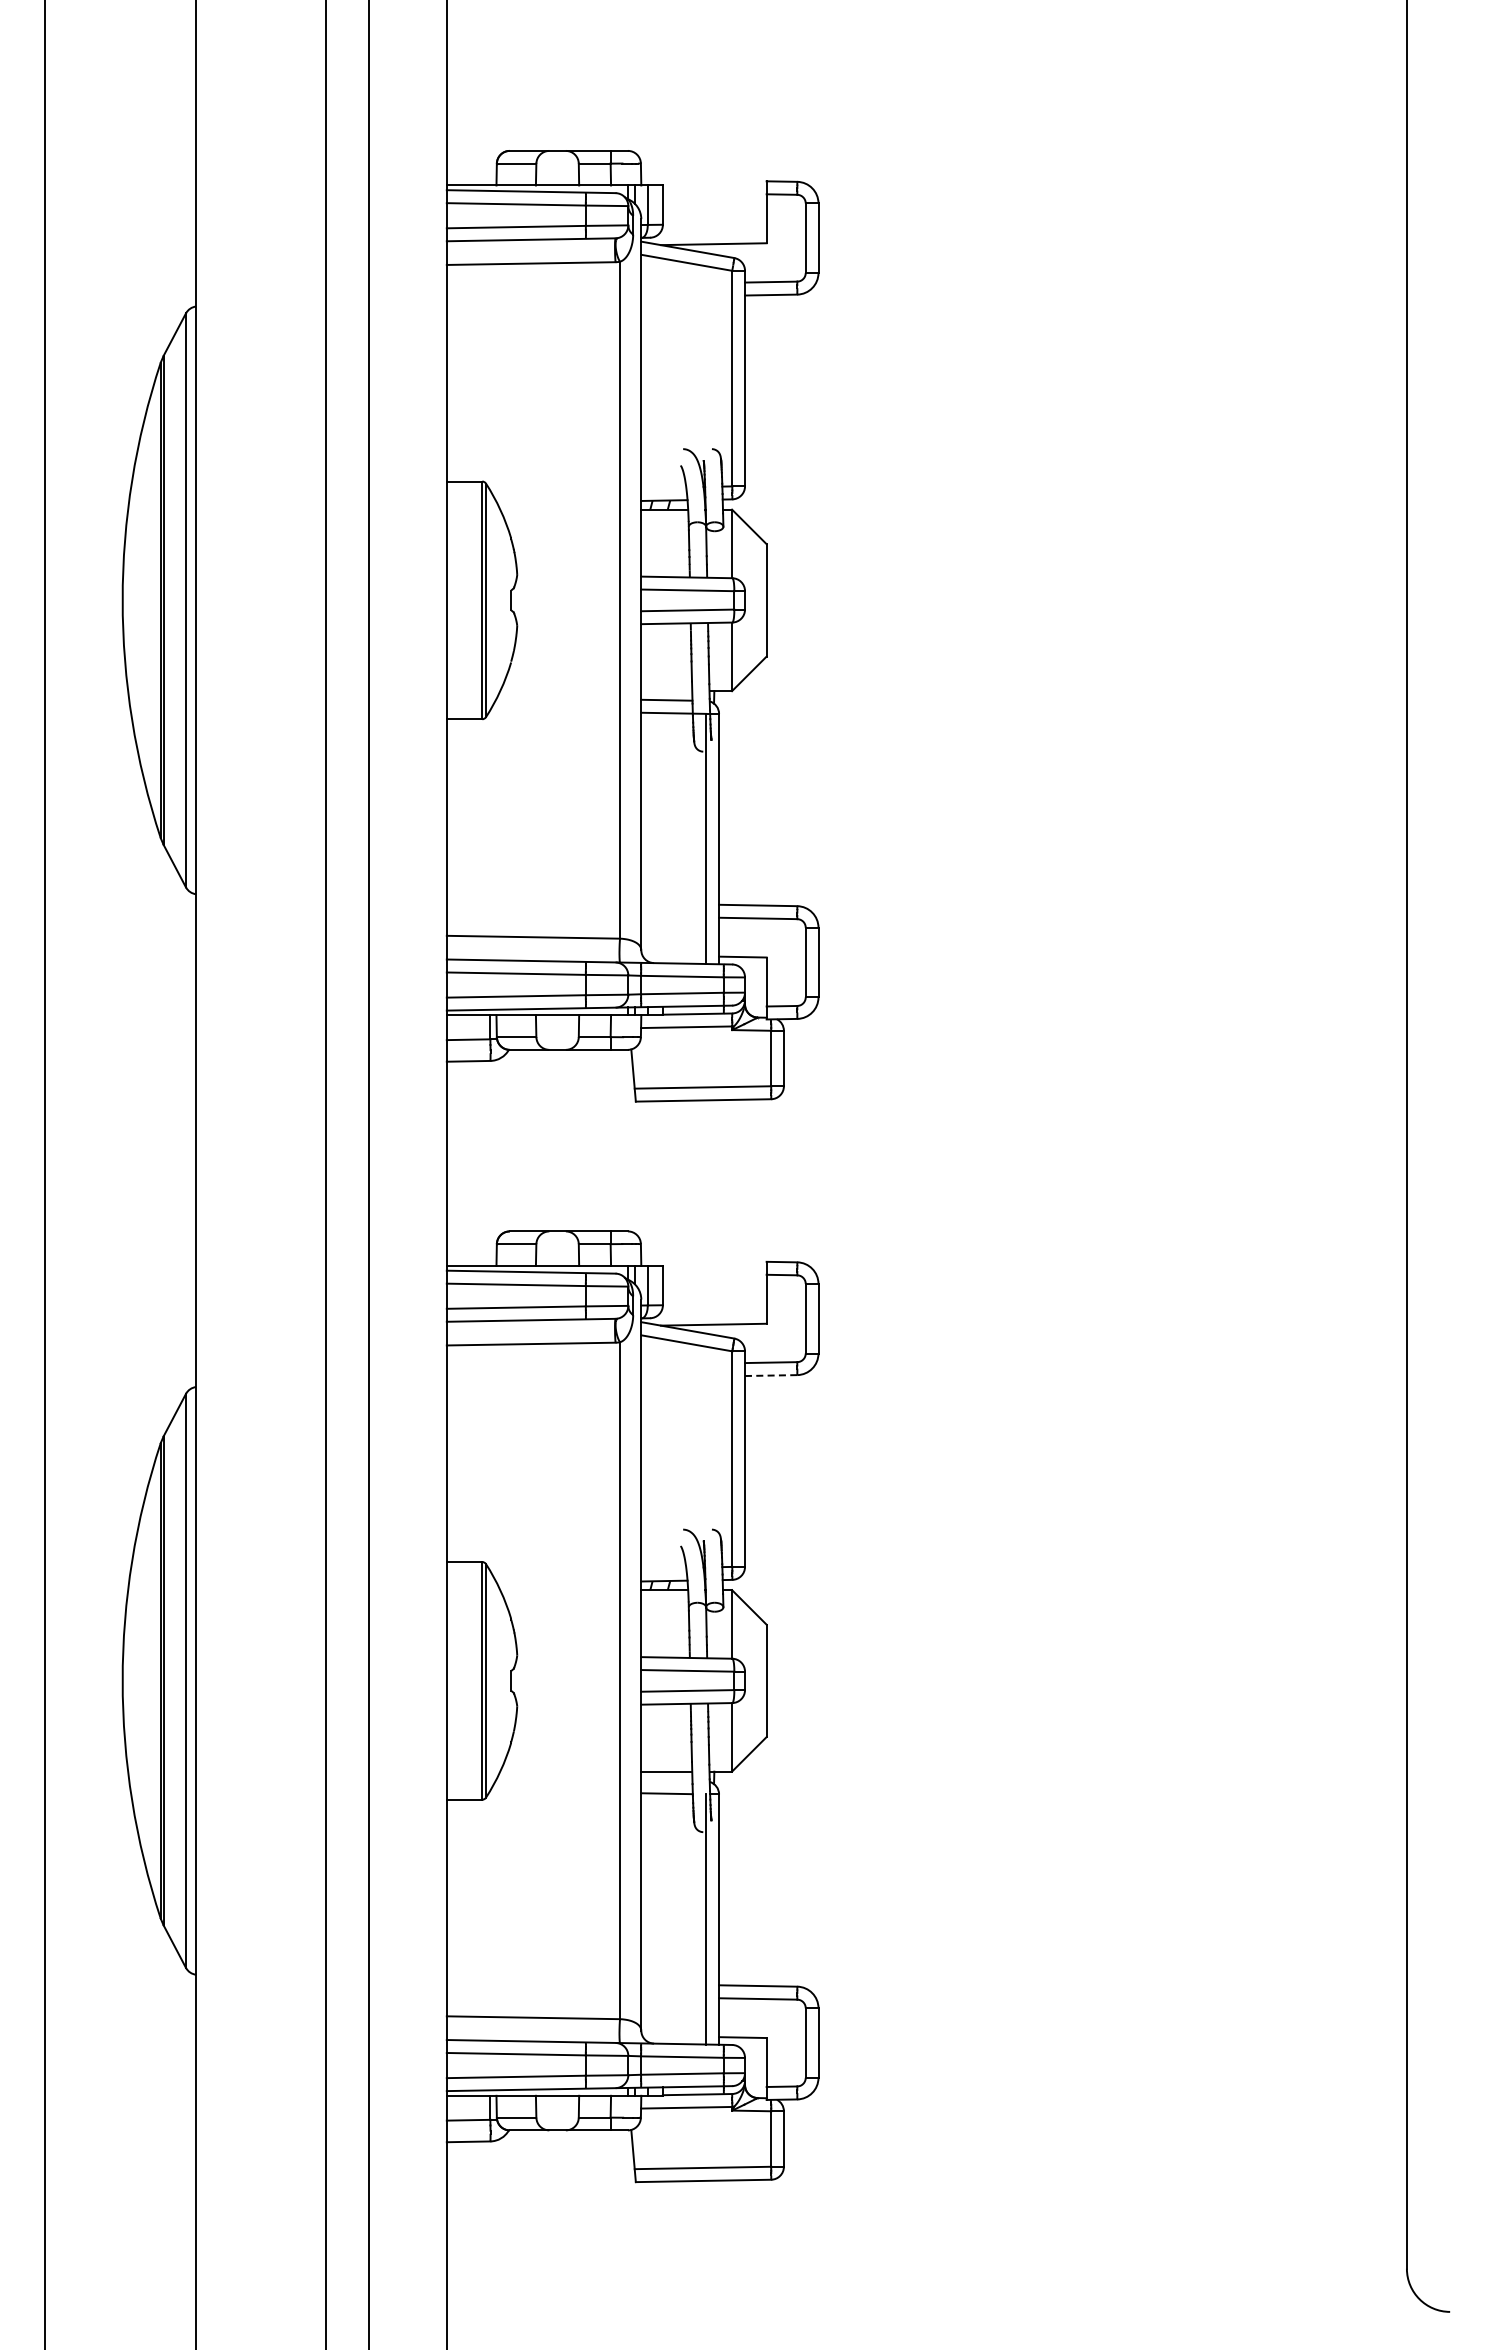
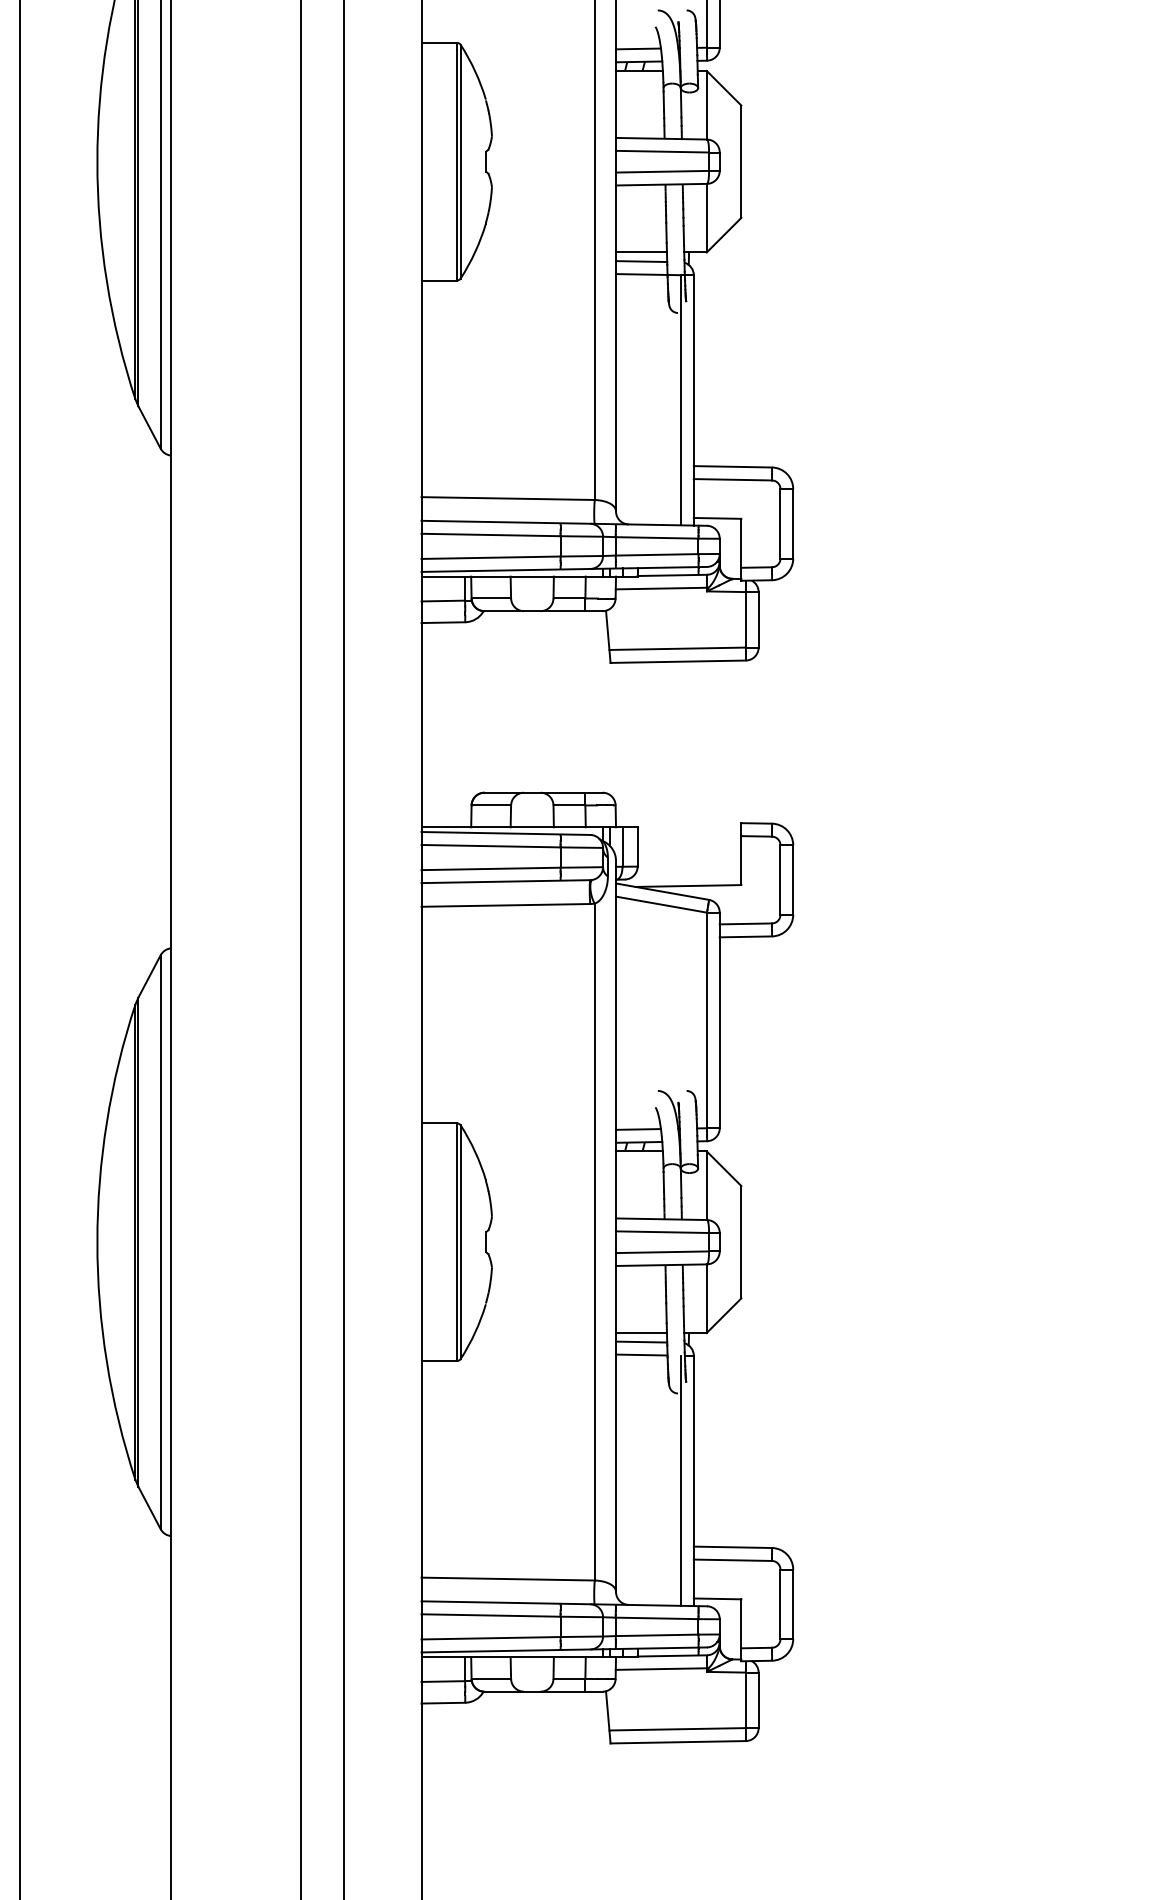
line: (663, 487) -> (638, 48), added
line: (666, 691) -> (641, 252), added
line: (770, 1375) -> (745, 936), dashed -> solid
line: (663, 1567) -> (638, 1128), added
line: (666, 1780) -> (641, 1341), added

